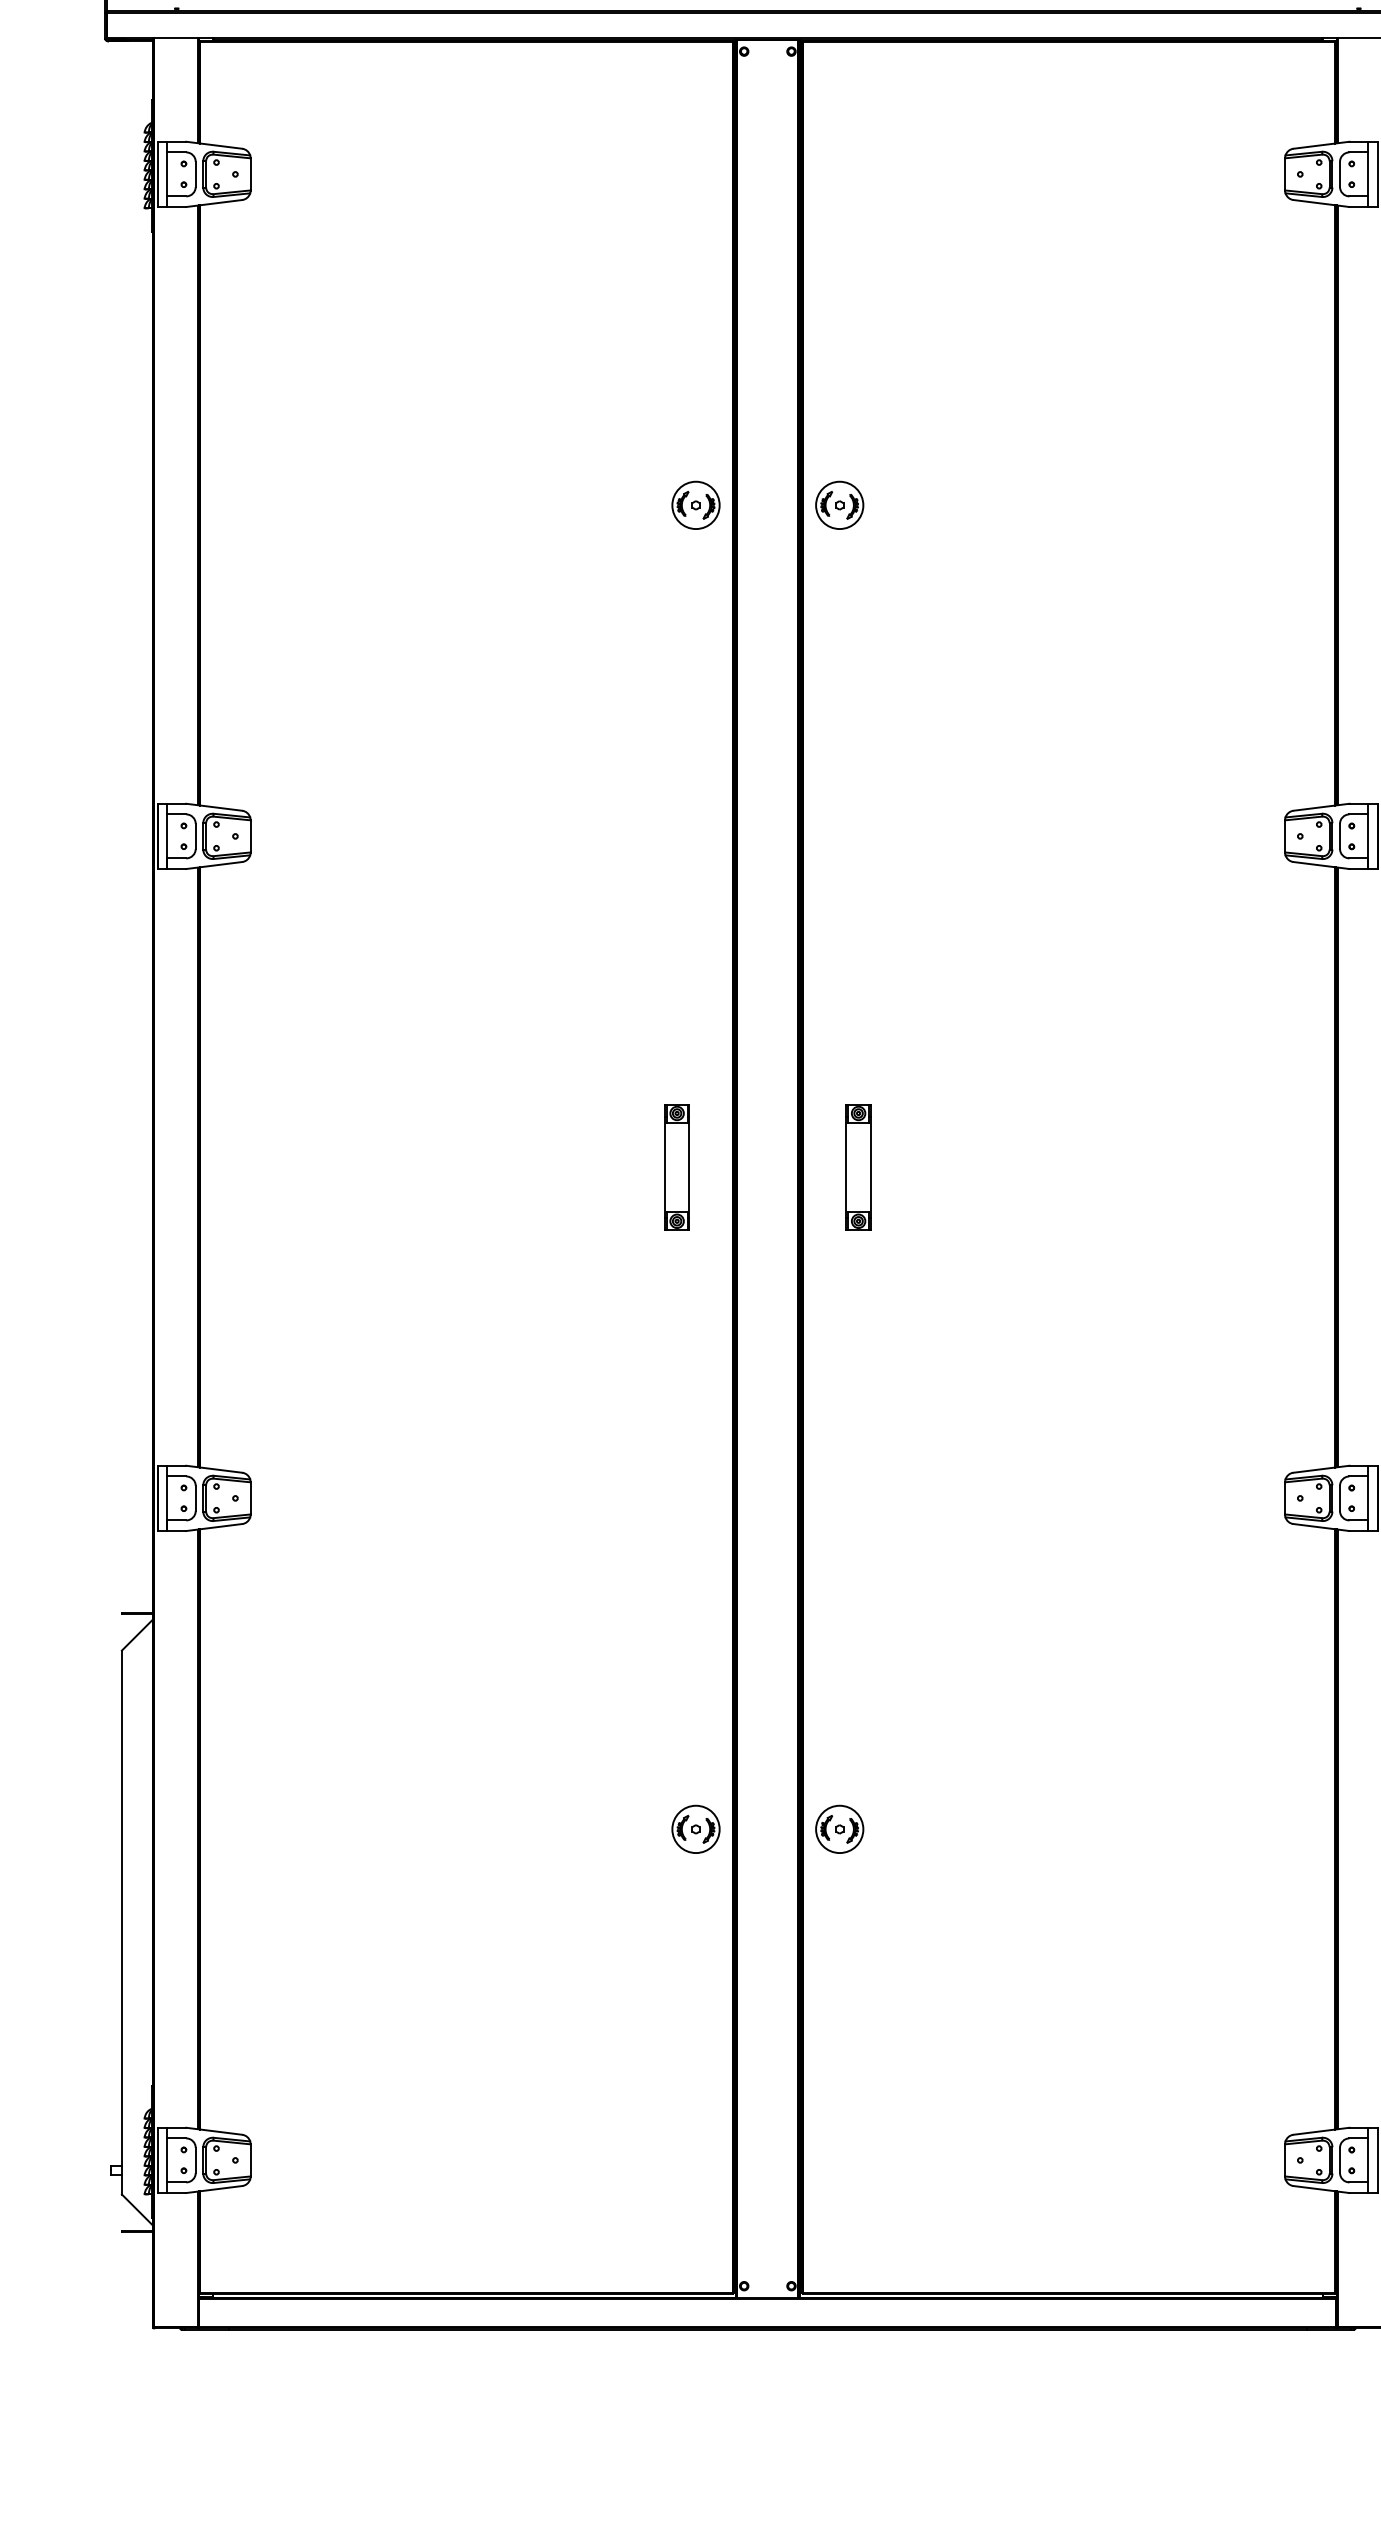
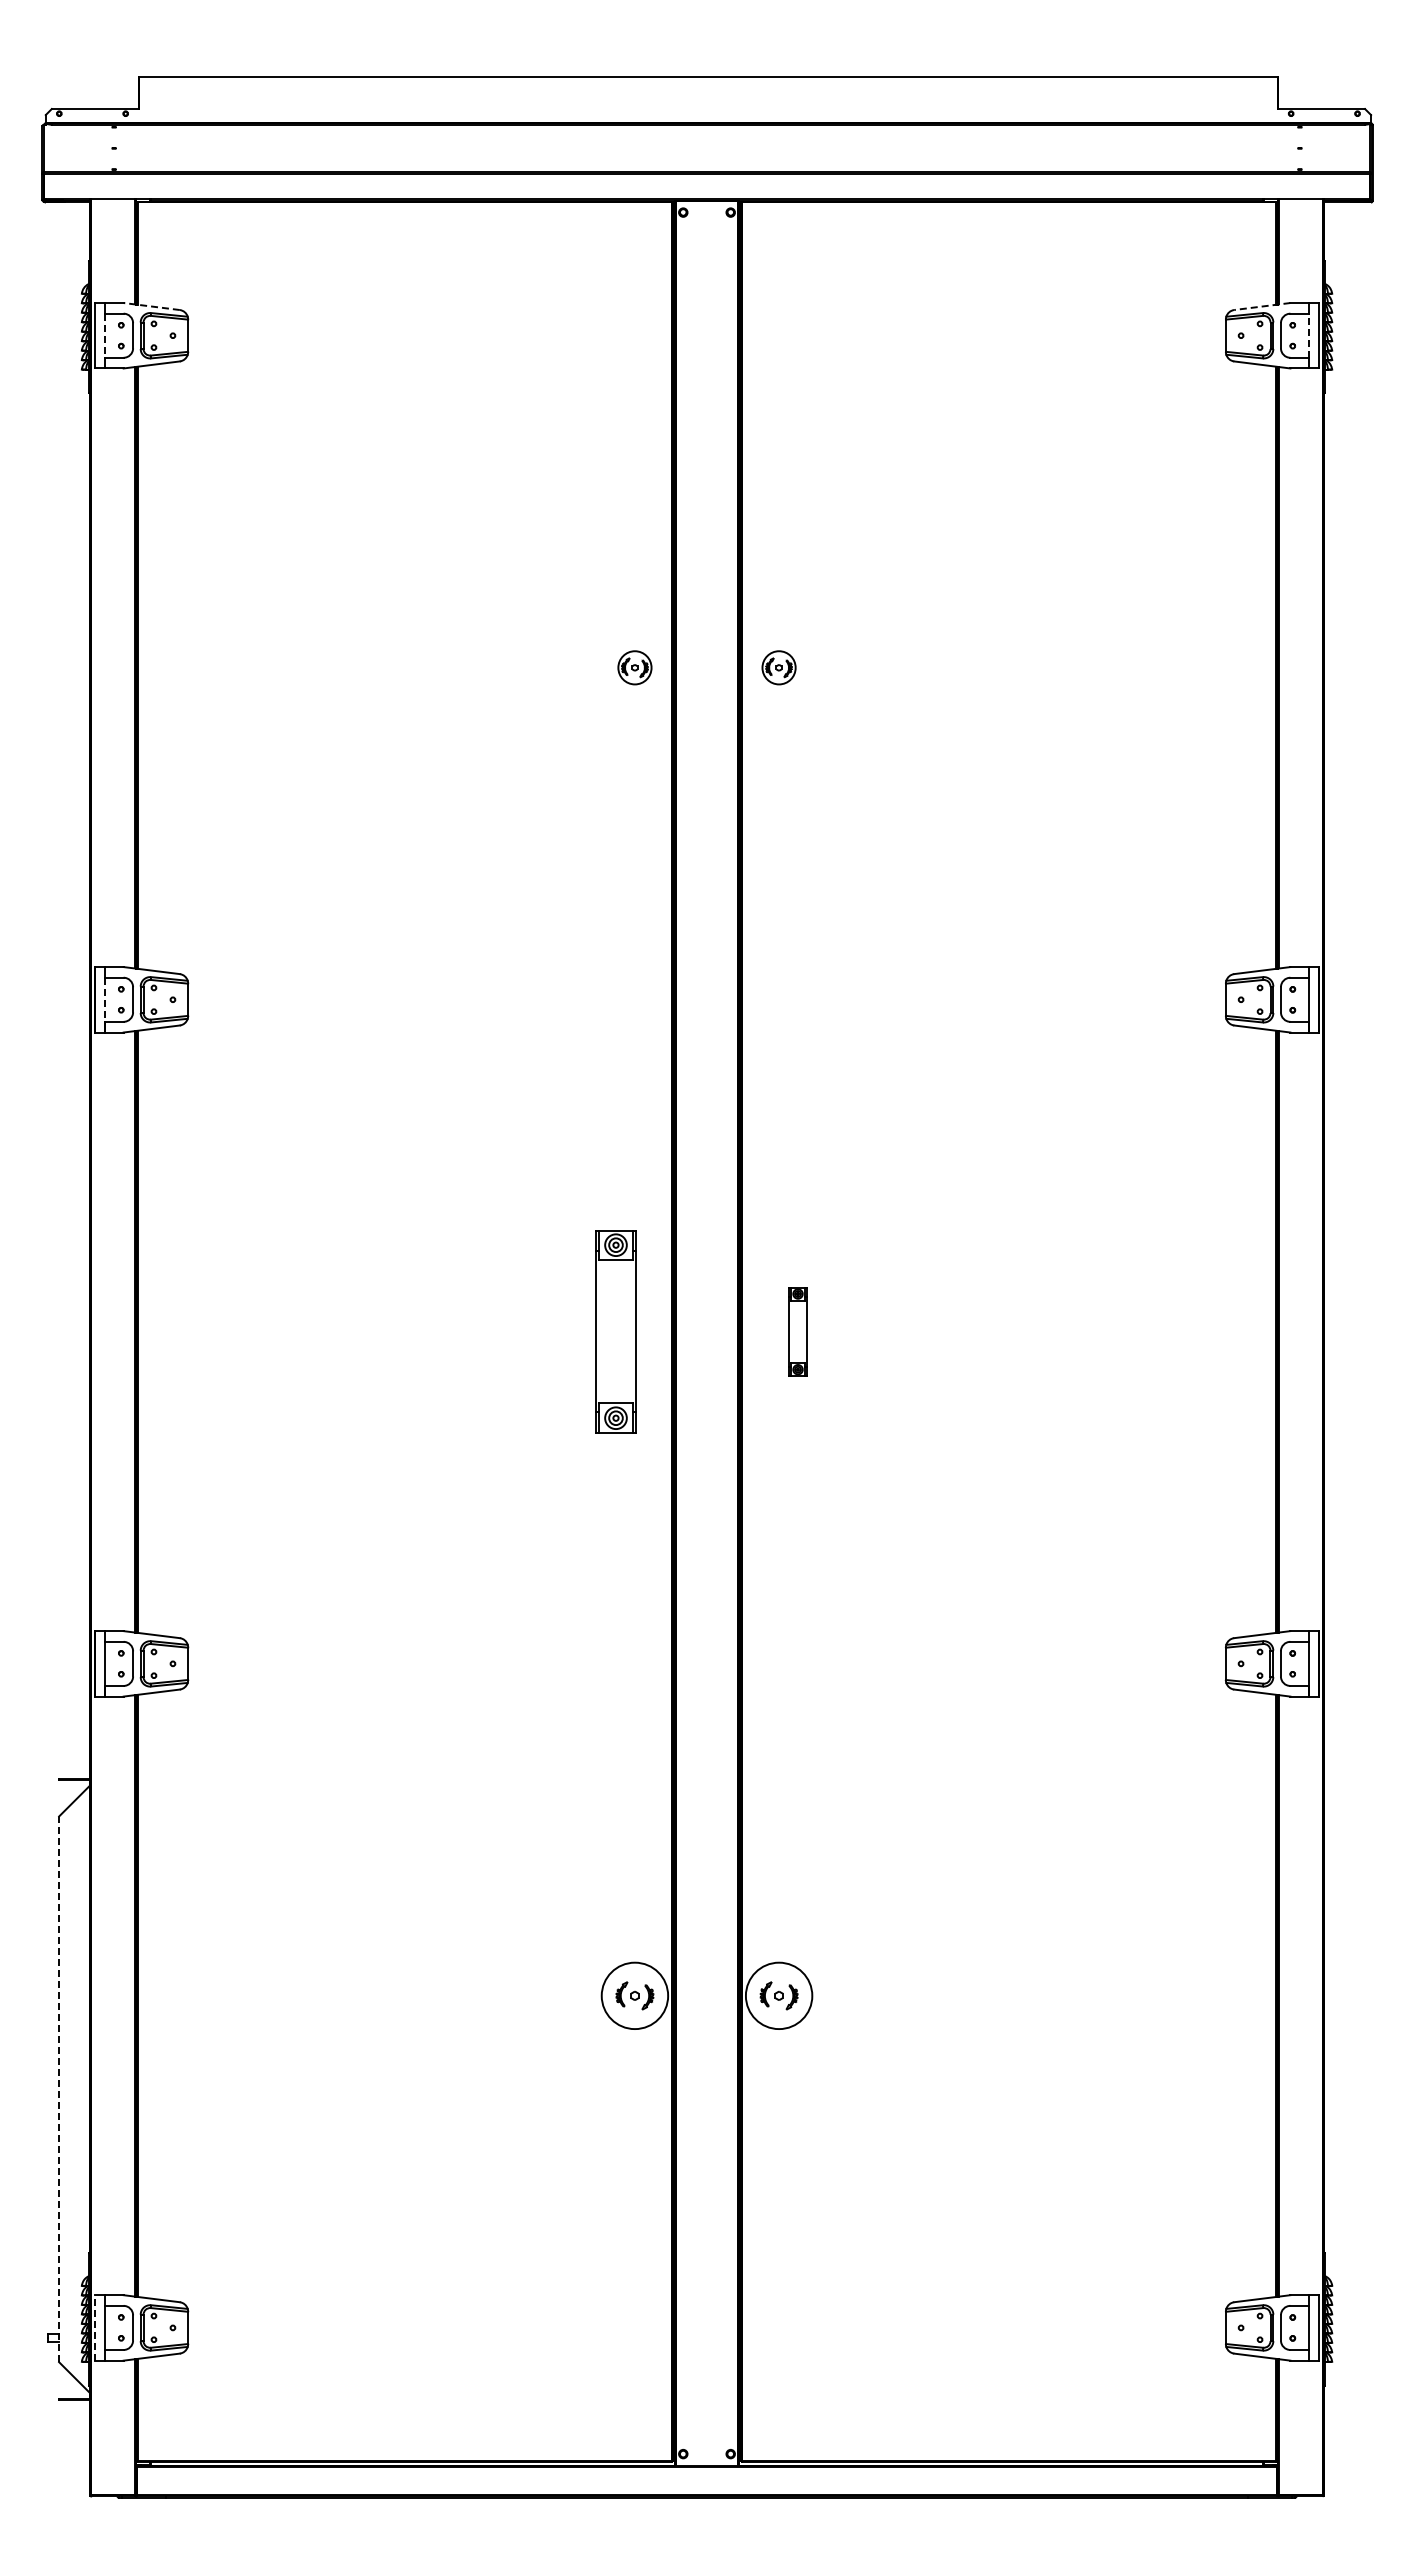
line: (214, 145) -> (151, 306), solid -> dashed
line: (1320, 145) -> (1261, 306), solid -> dashed
line: (1368, 174) -> (1309, 335), solid -> dashed
line: (167, 175) -> (104, 336), solid -> dashed
part: (695, 505) -> (634, 667), size x0.7
part: (839, 505) -> (778, 667), size x0.7
line: (167, 837) -> (104, 1000), solid -> dashed
part: (676, 1167) -> (615, 1331), size x1.6
part: (858, 1167) -> (797, 1331), size x0.7
circle: (695, 1829) -> (634, 1995), size x1.4
circle: (839, 1829) -> (778, 1995), size x1.4
line: (122, 1922) -> (59, 2089), solid -> dashed
line: (158, 2159) -> (95, 2327), solid -> dashed

